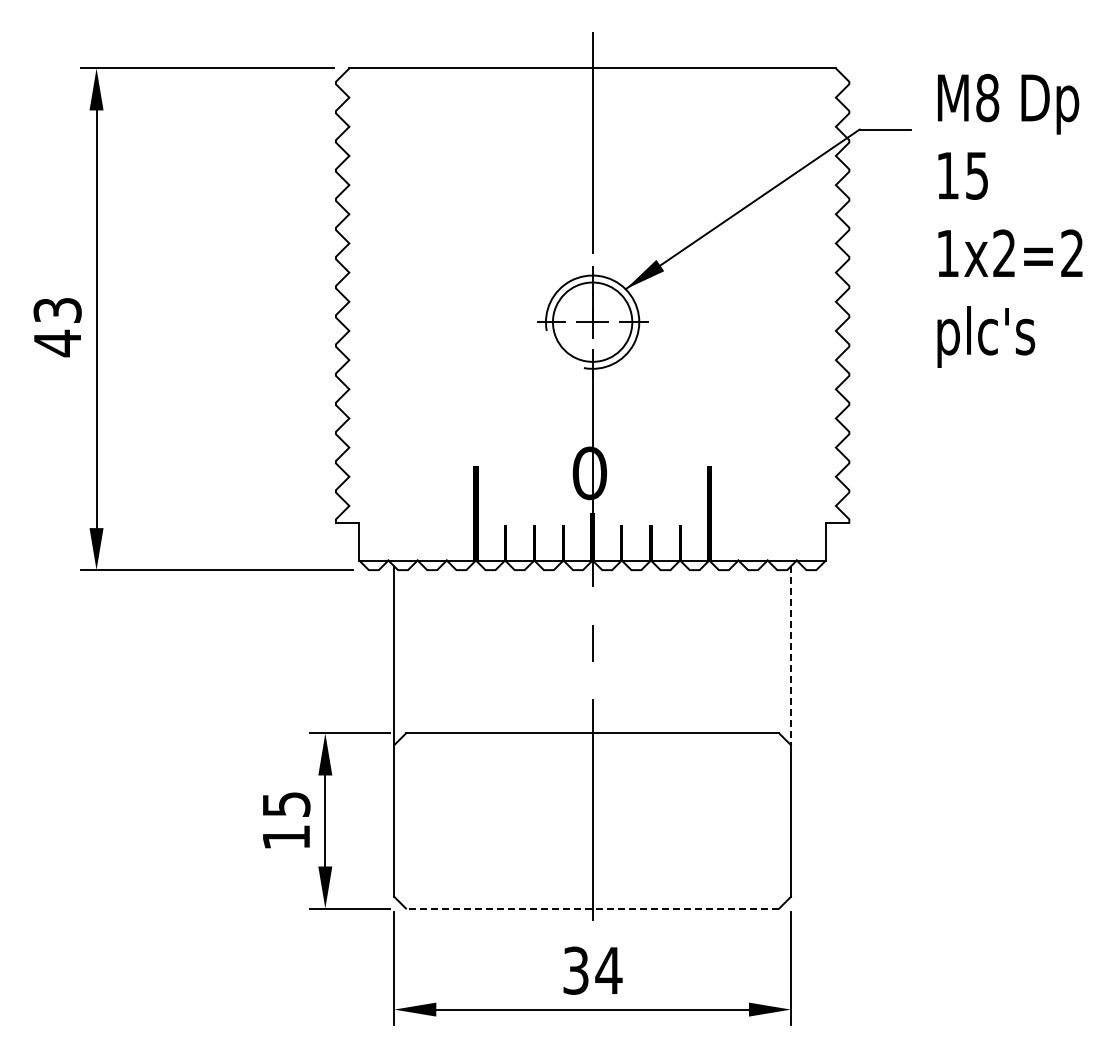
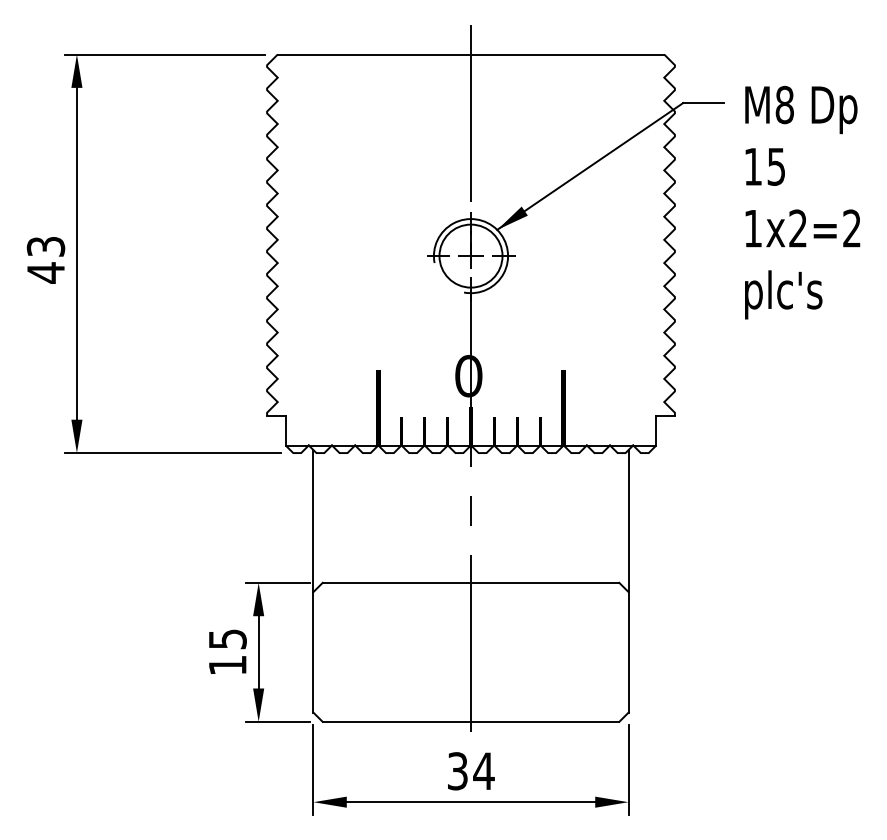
text: (1009, 220) -> (802, 202), moved
line: (790, 656) -> (628, 521), dashed -> solid
line: (592, 908) -> (470, 721), dashed -> solid

